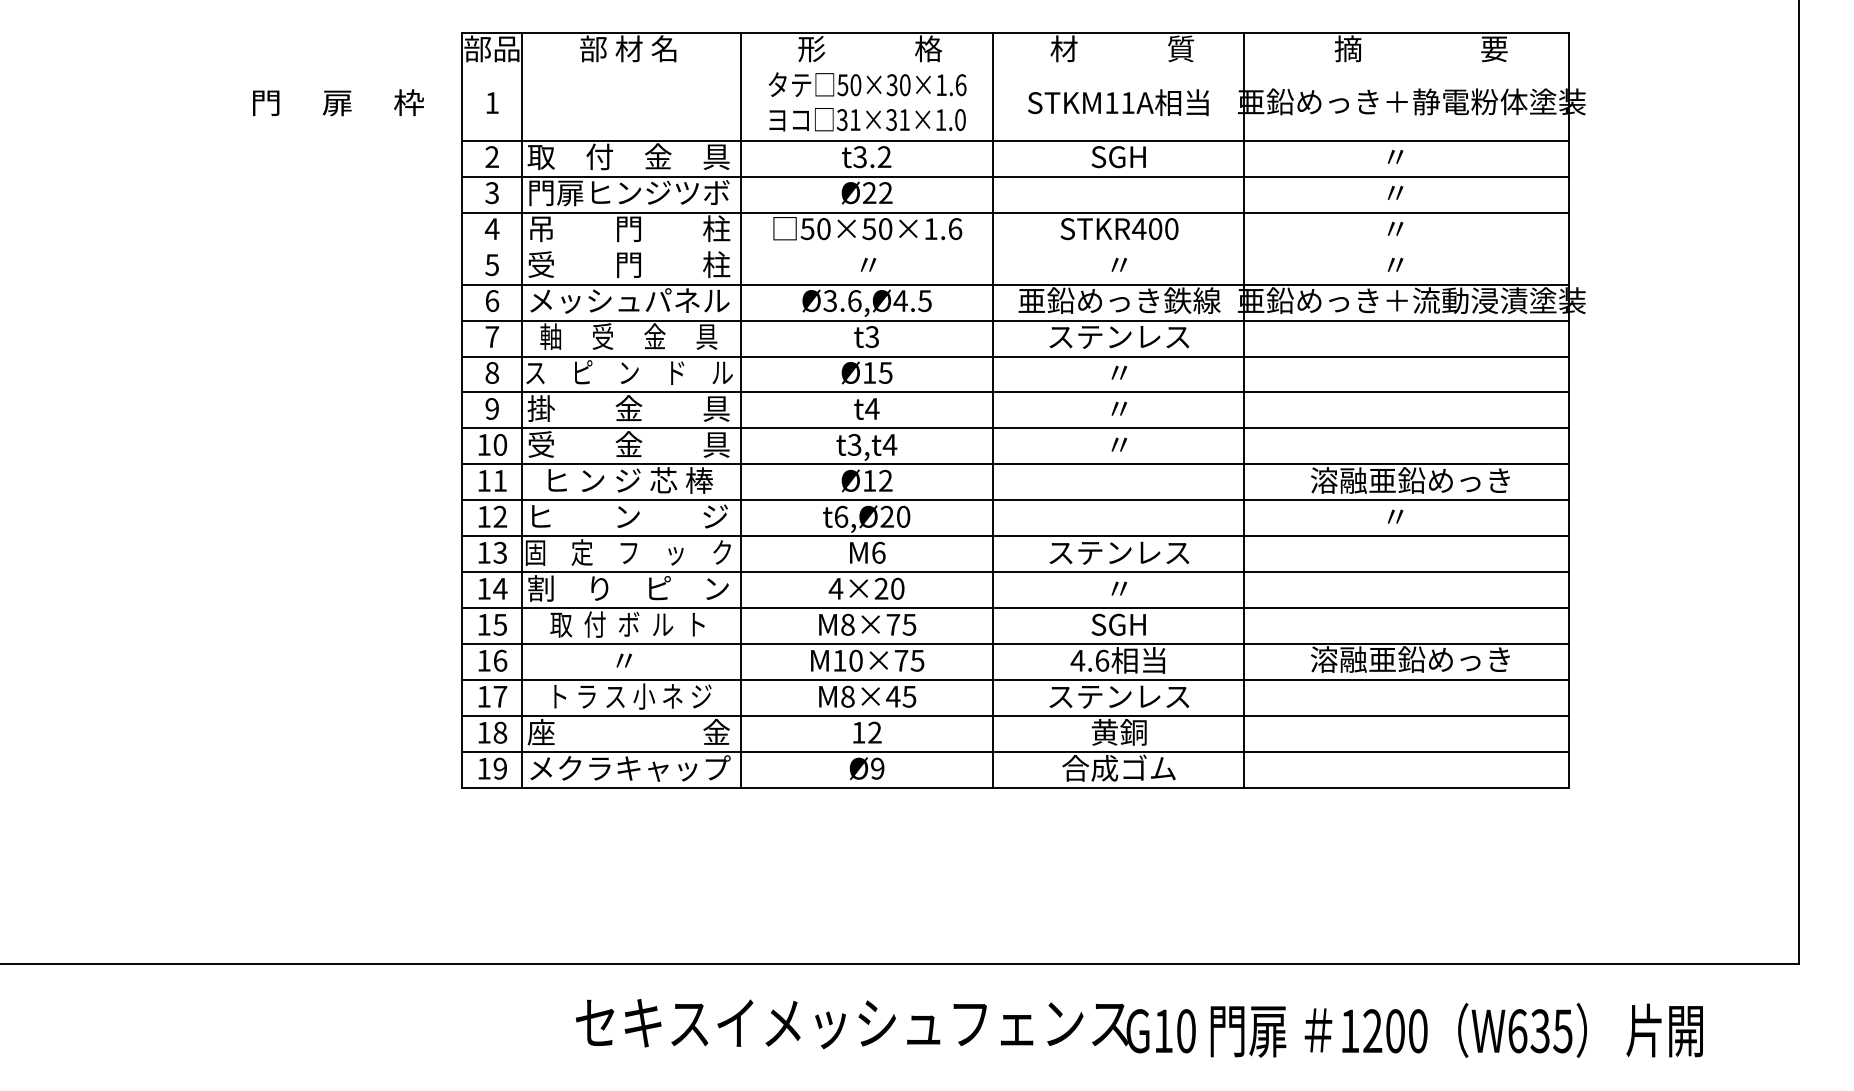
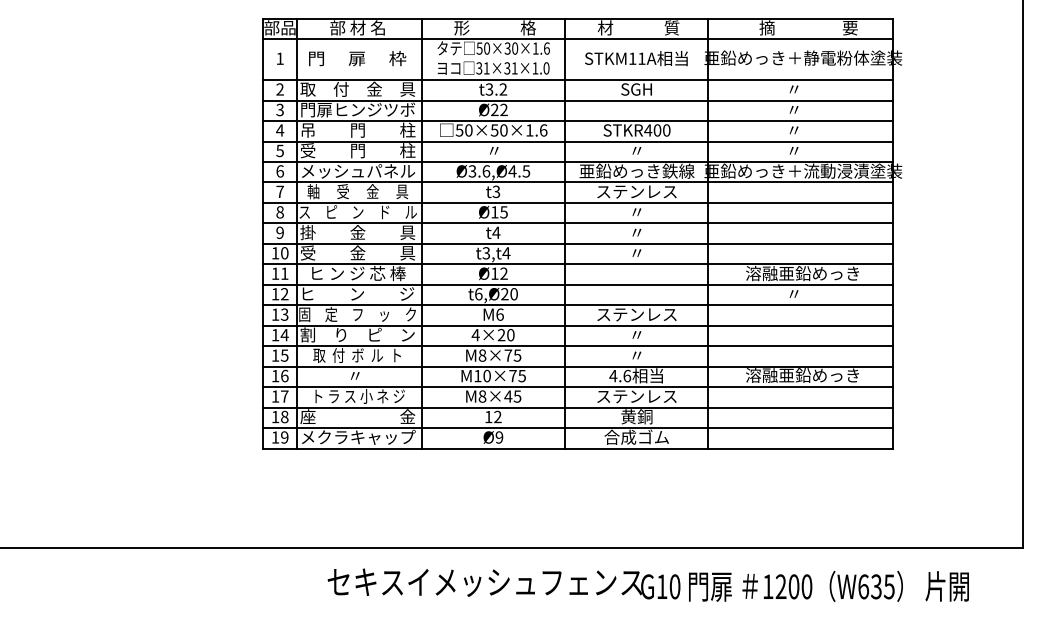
line: (1016, 69) -> (578, 39), added
text: (338, 102) -> (357, 58), moved
line: (1016, 248) -> (578, 141), added
text: (1118, 624) -> (636, 355), SGH -> 〃

